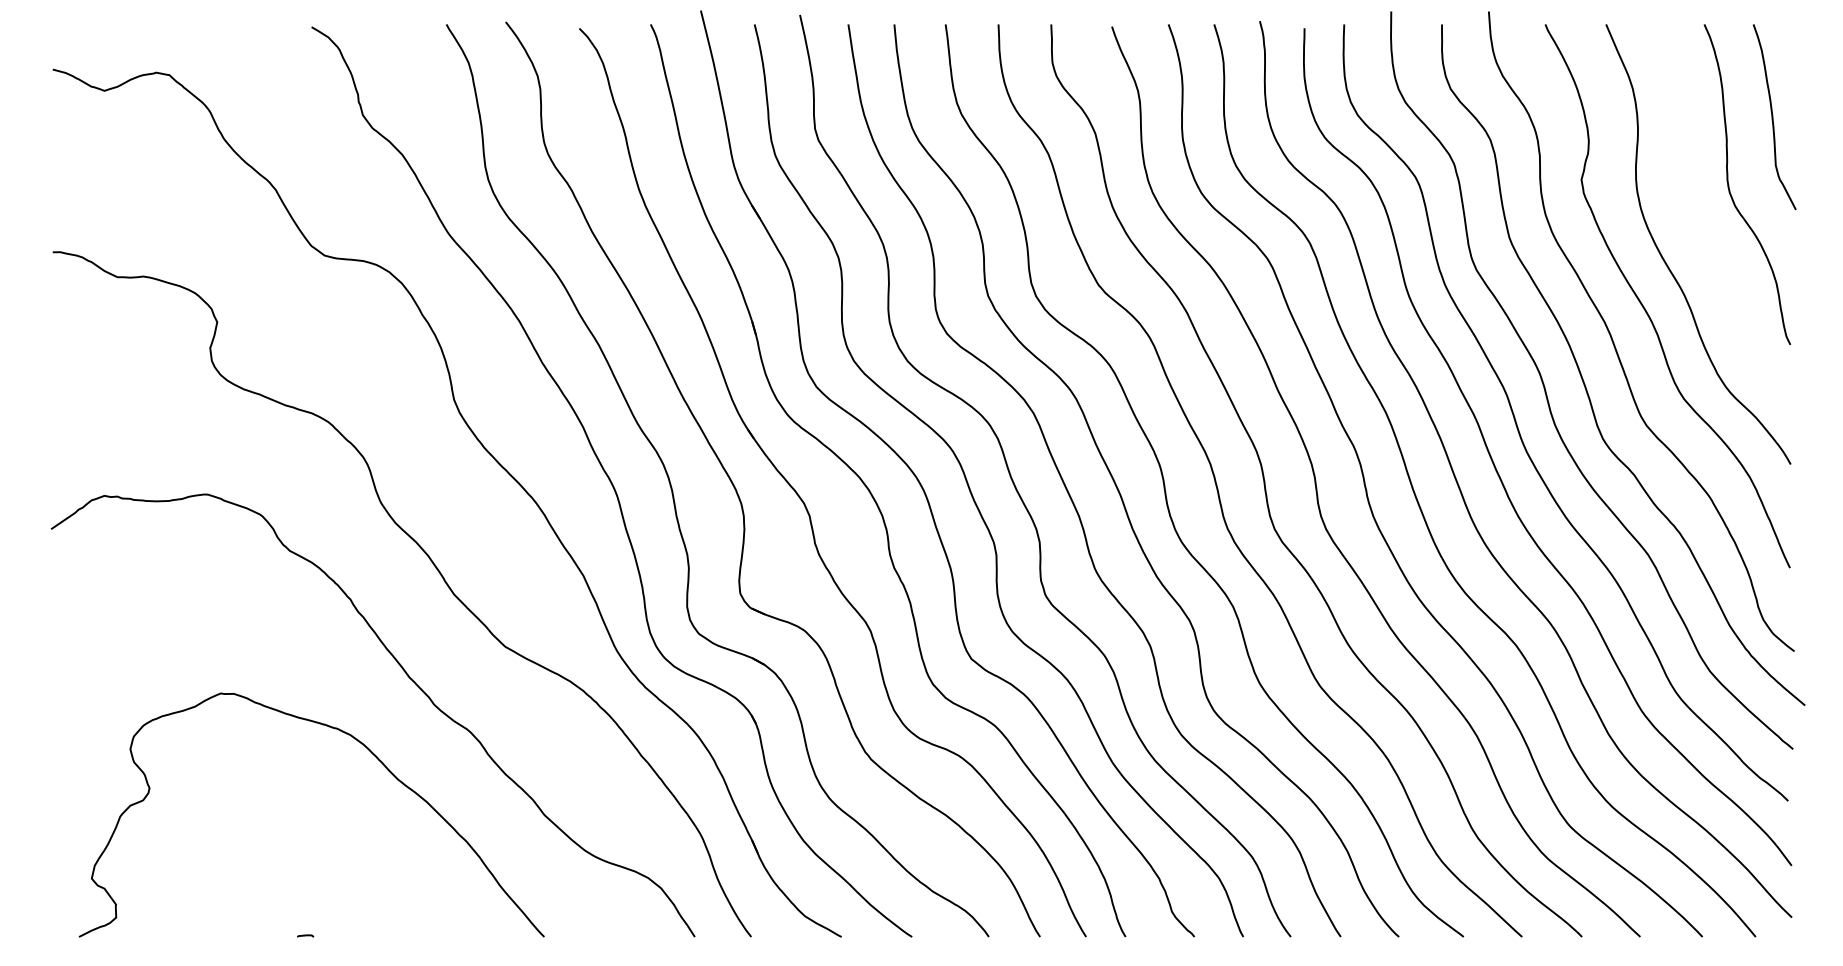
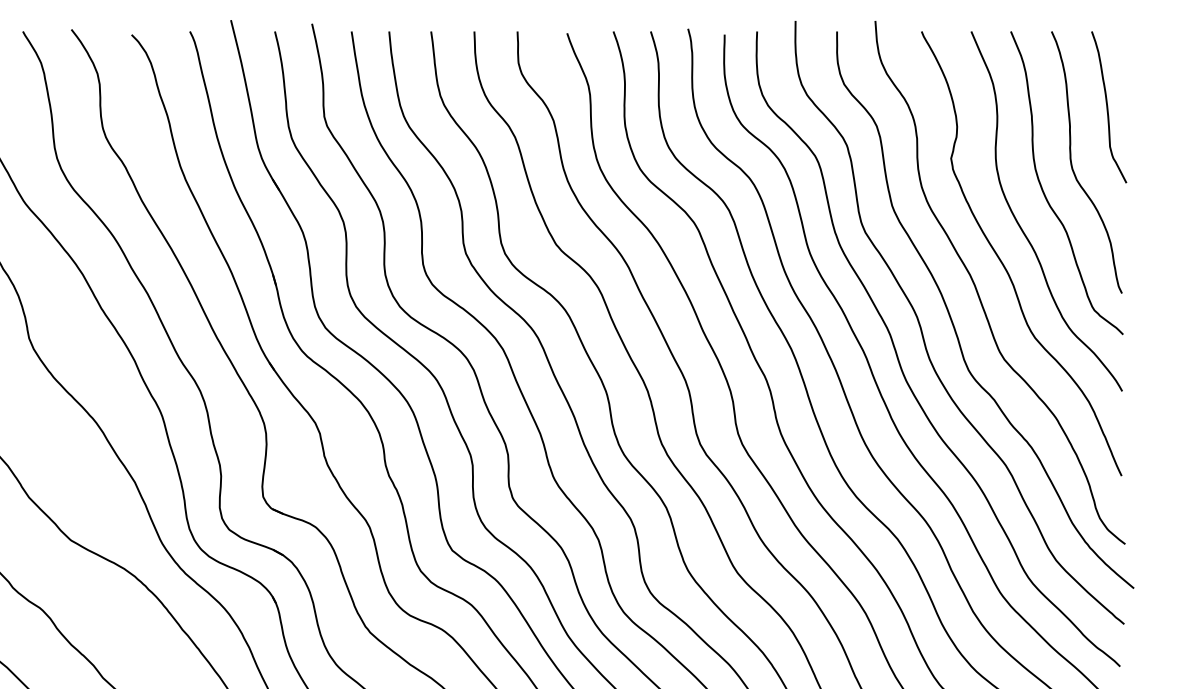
curve: (1694, 218) -> (1043, 190), added

